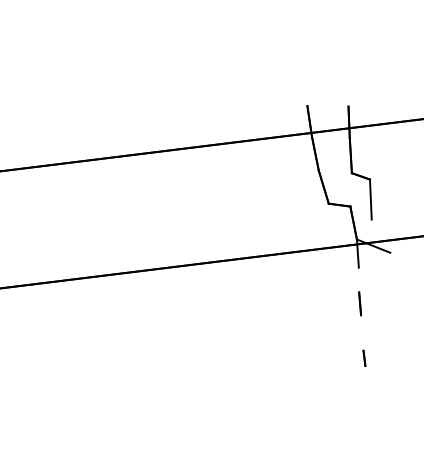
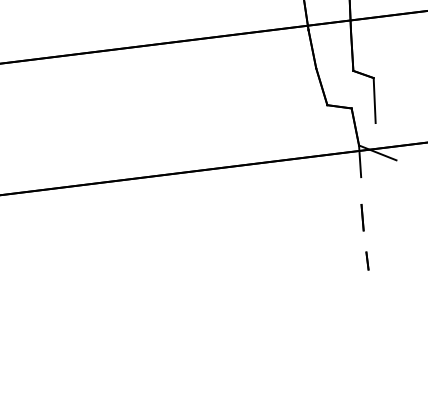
line: (364, 357) -> (367, 260), moved

